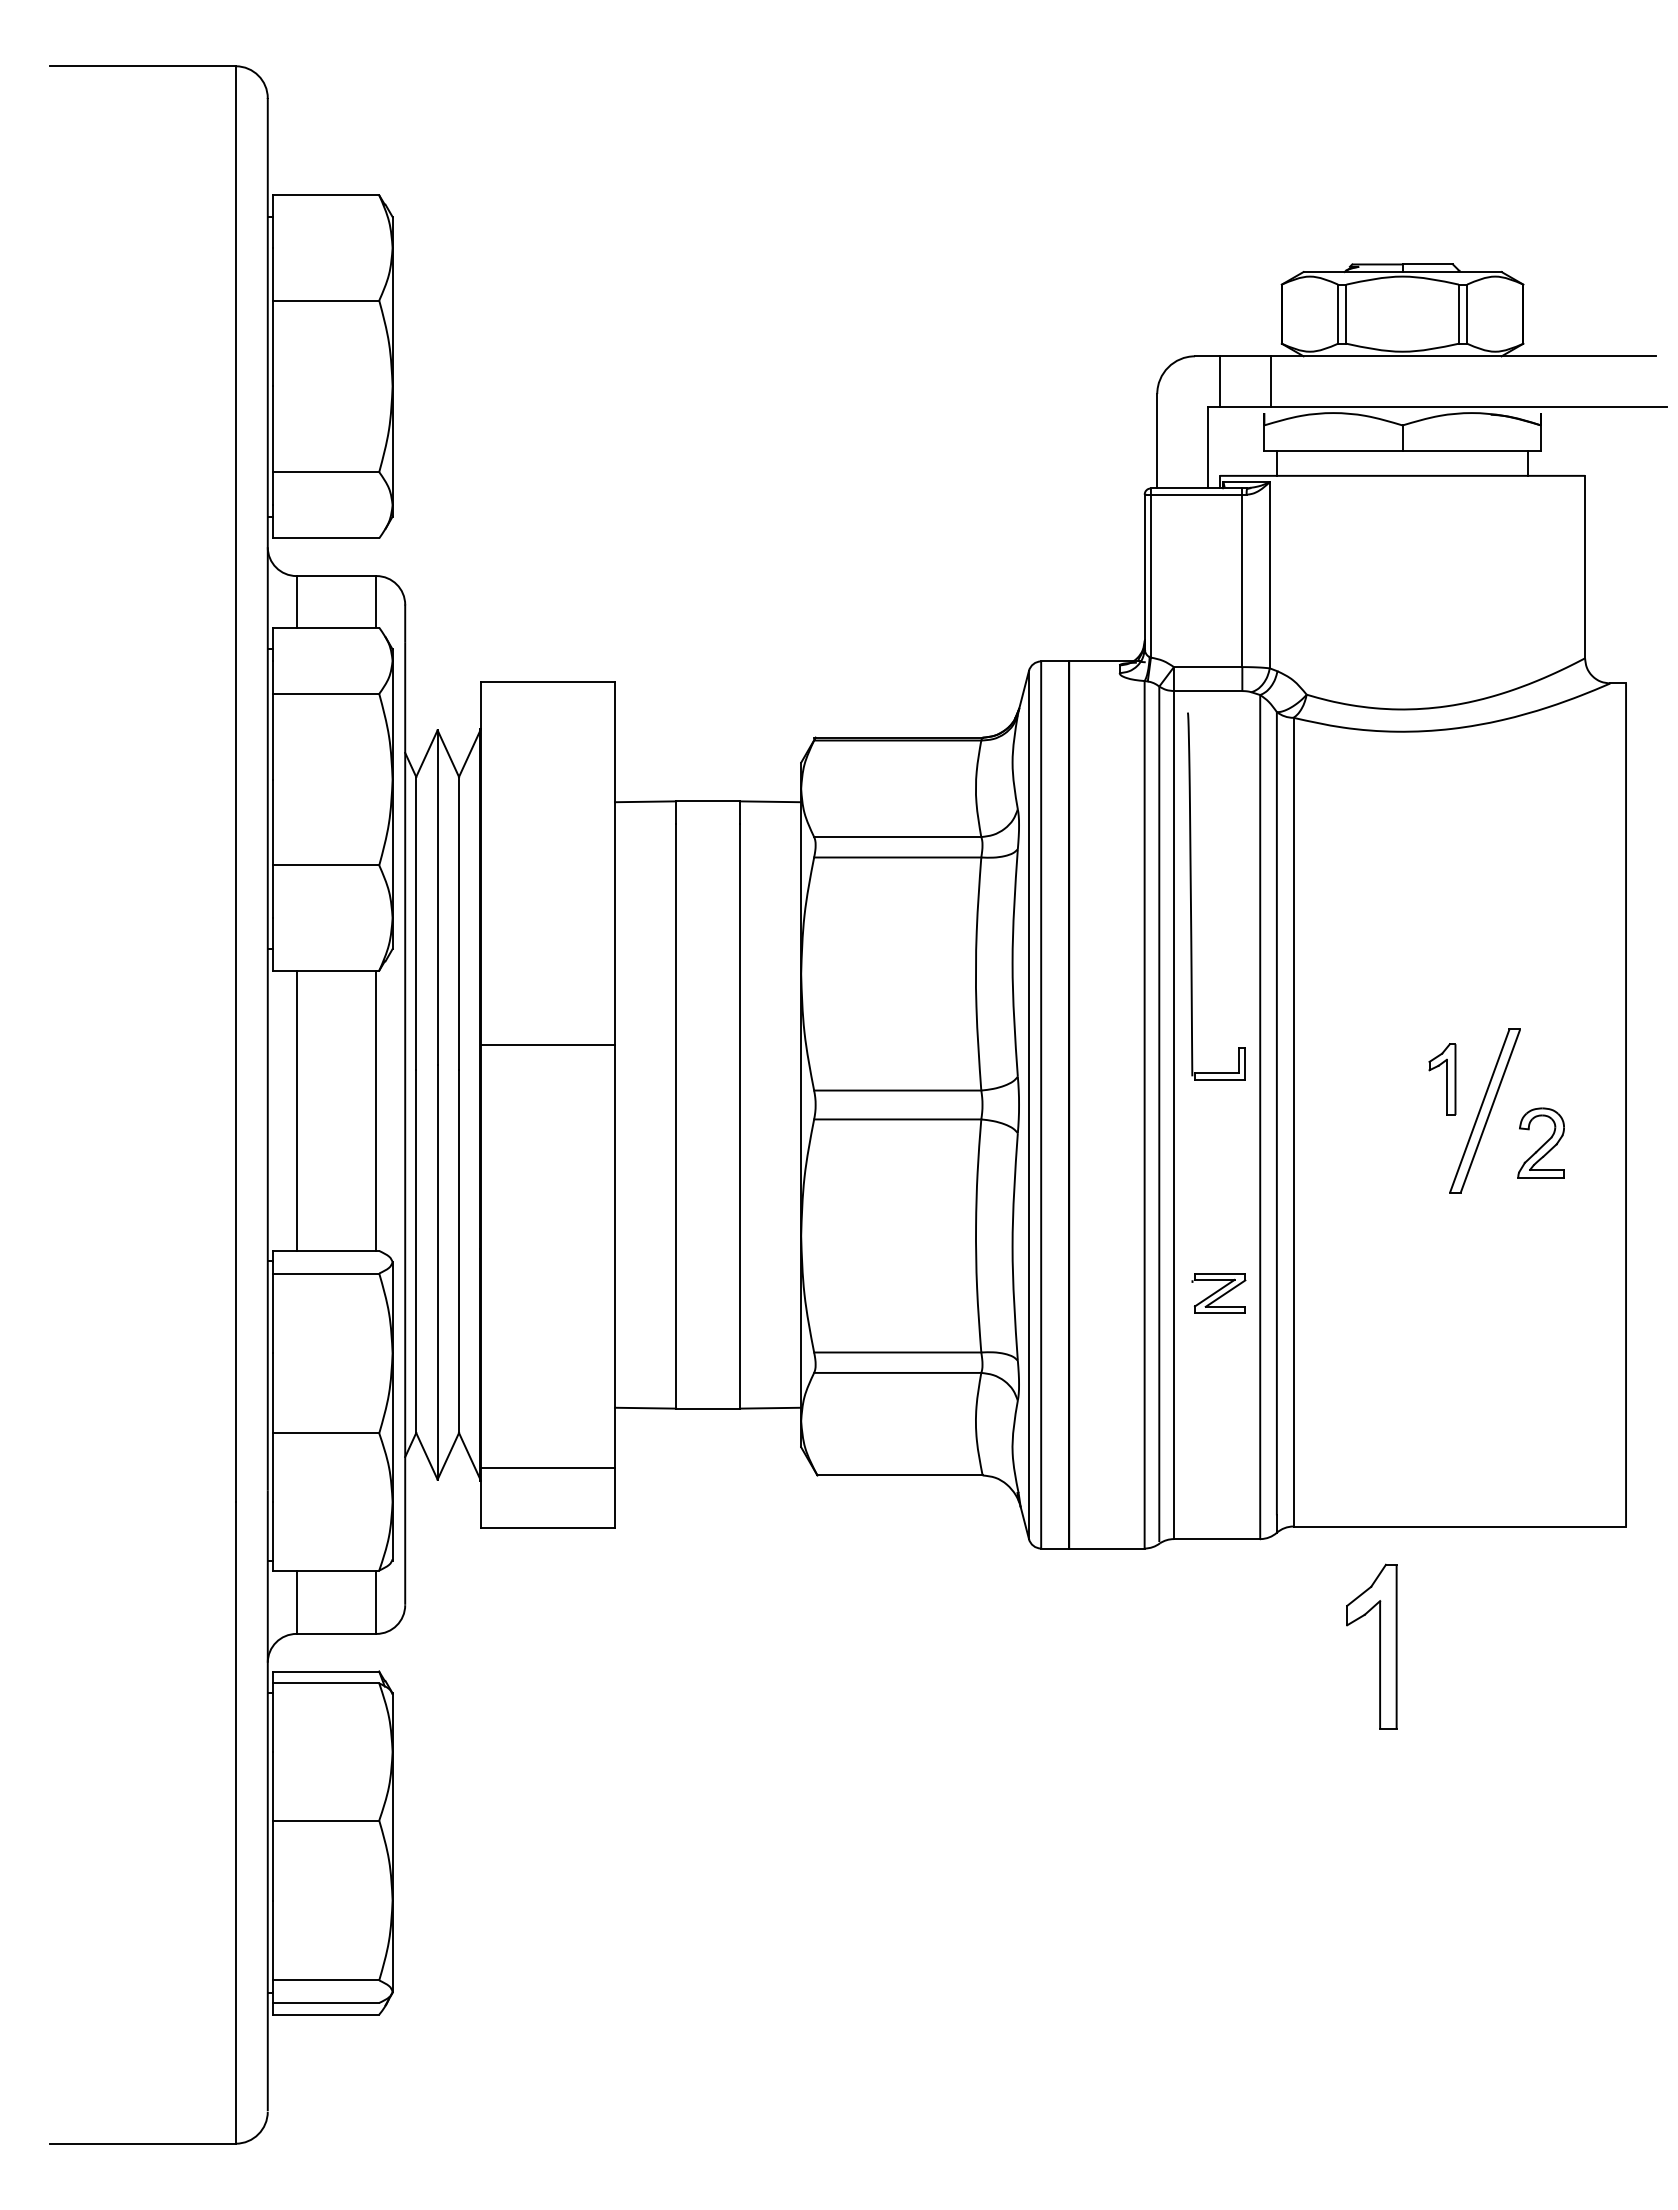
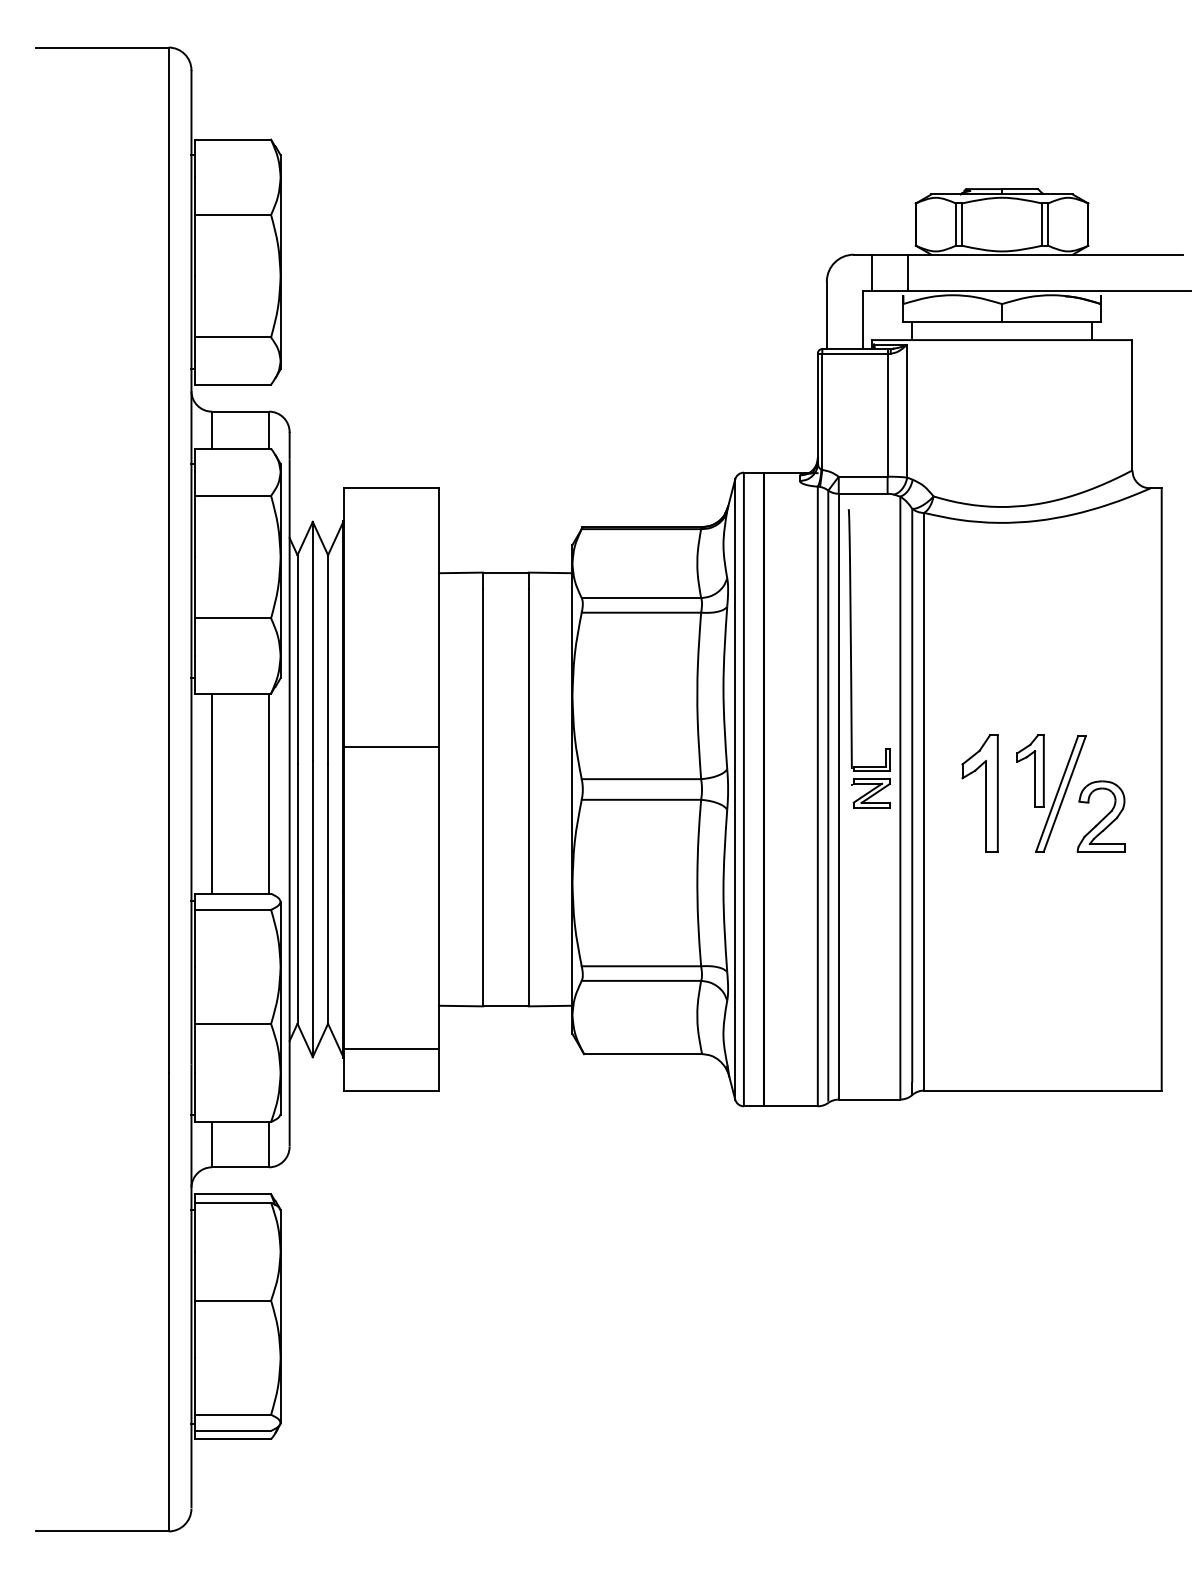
part: (1442, 1079) -> (1030, 771), size x1.43
part: (1540, 1142) -> (1100, 816), size x1.43
part: (1218, 1293) -> (870, 793), moved
part: (1379, 1646) -> (985, 793), moved

